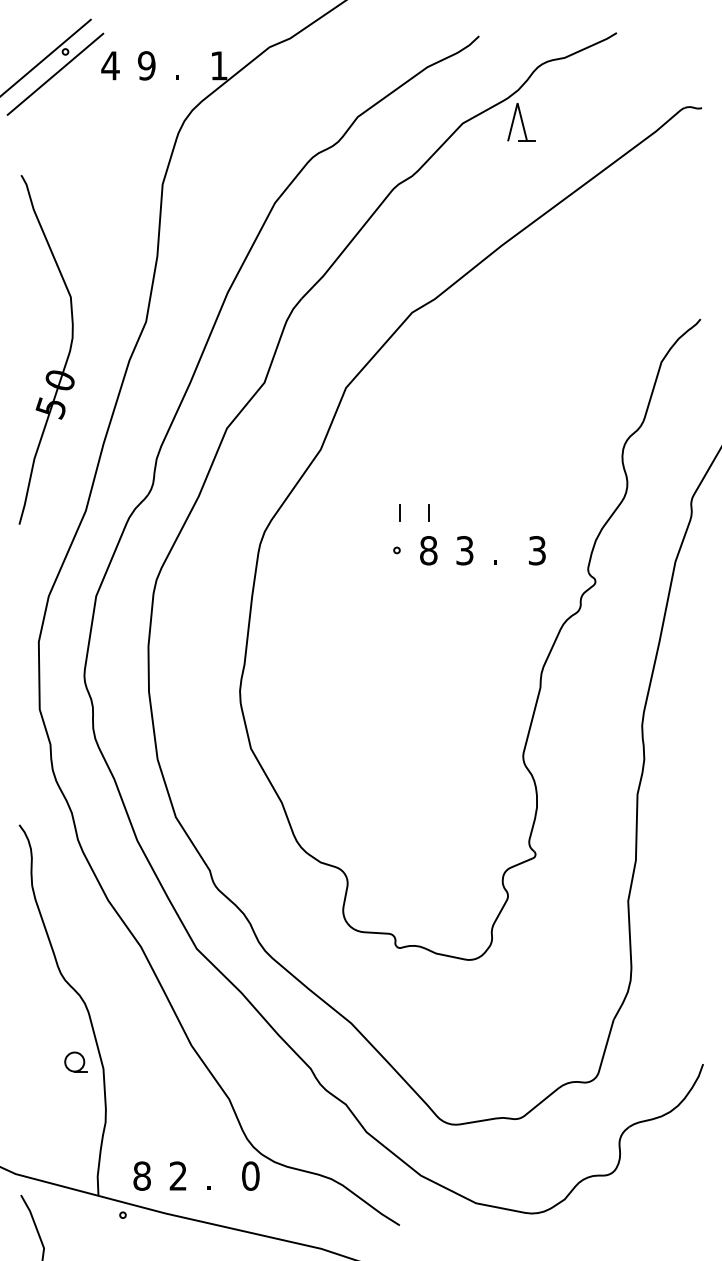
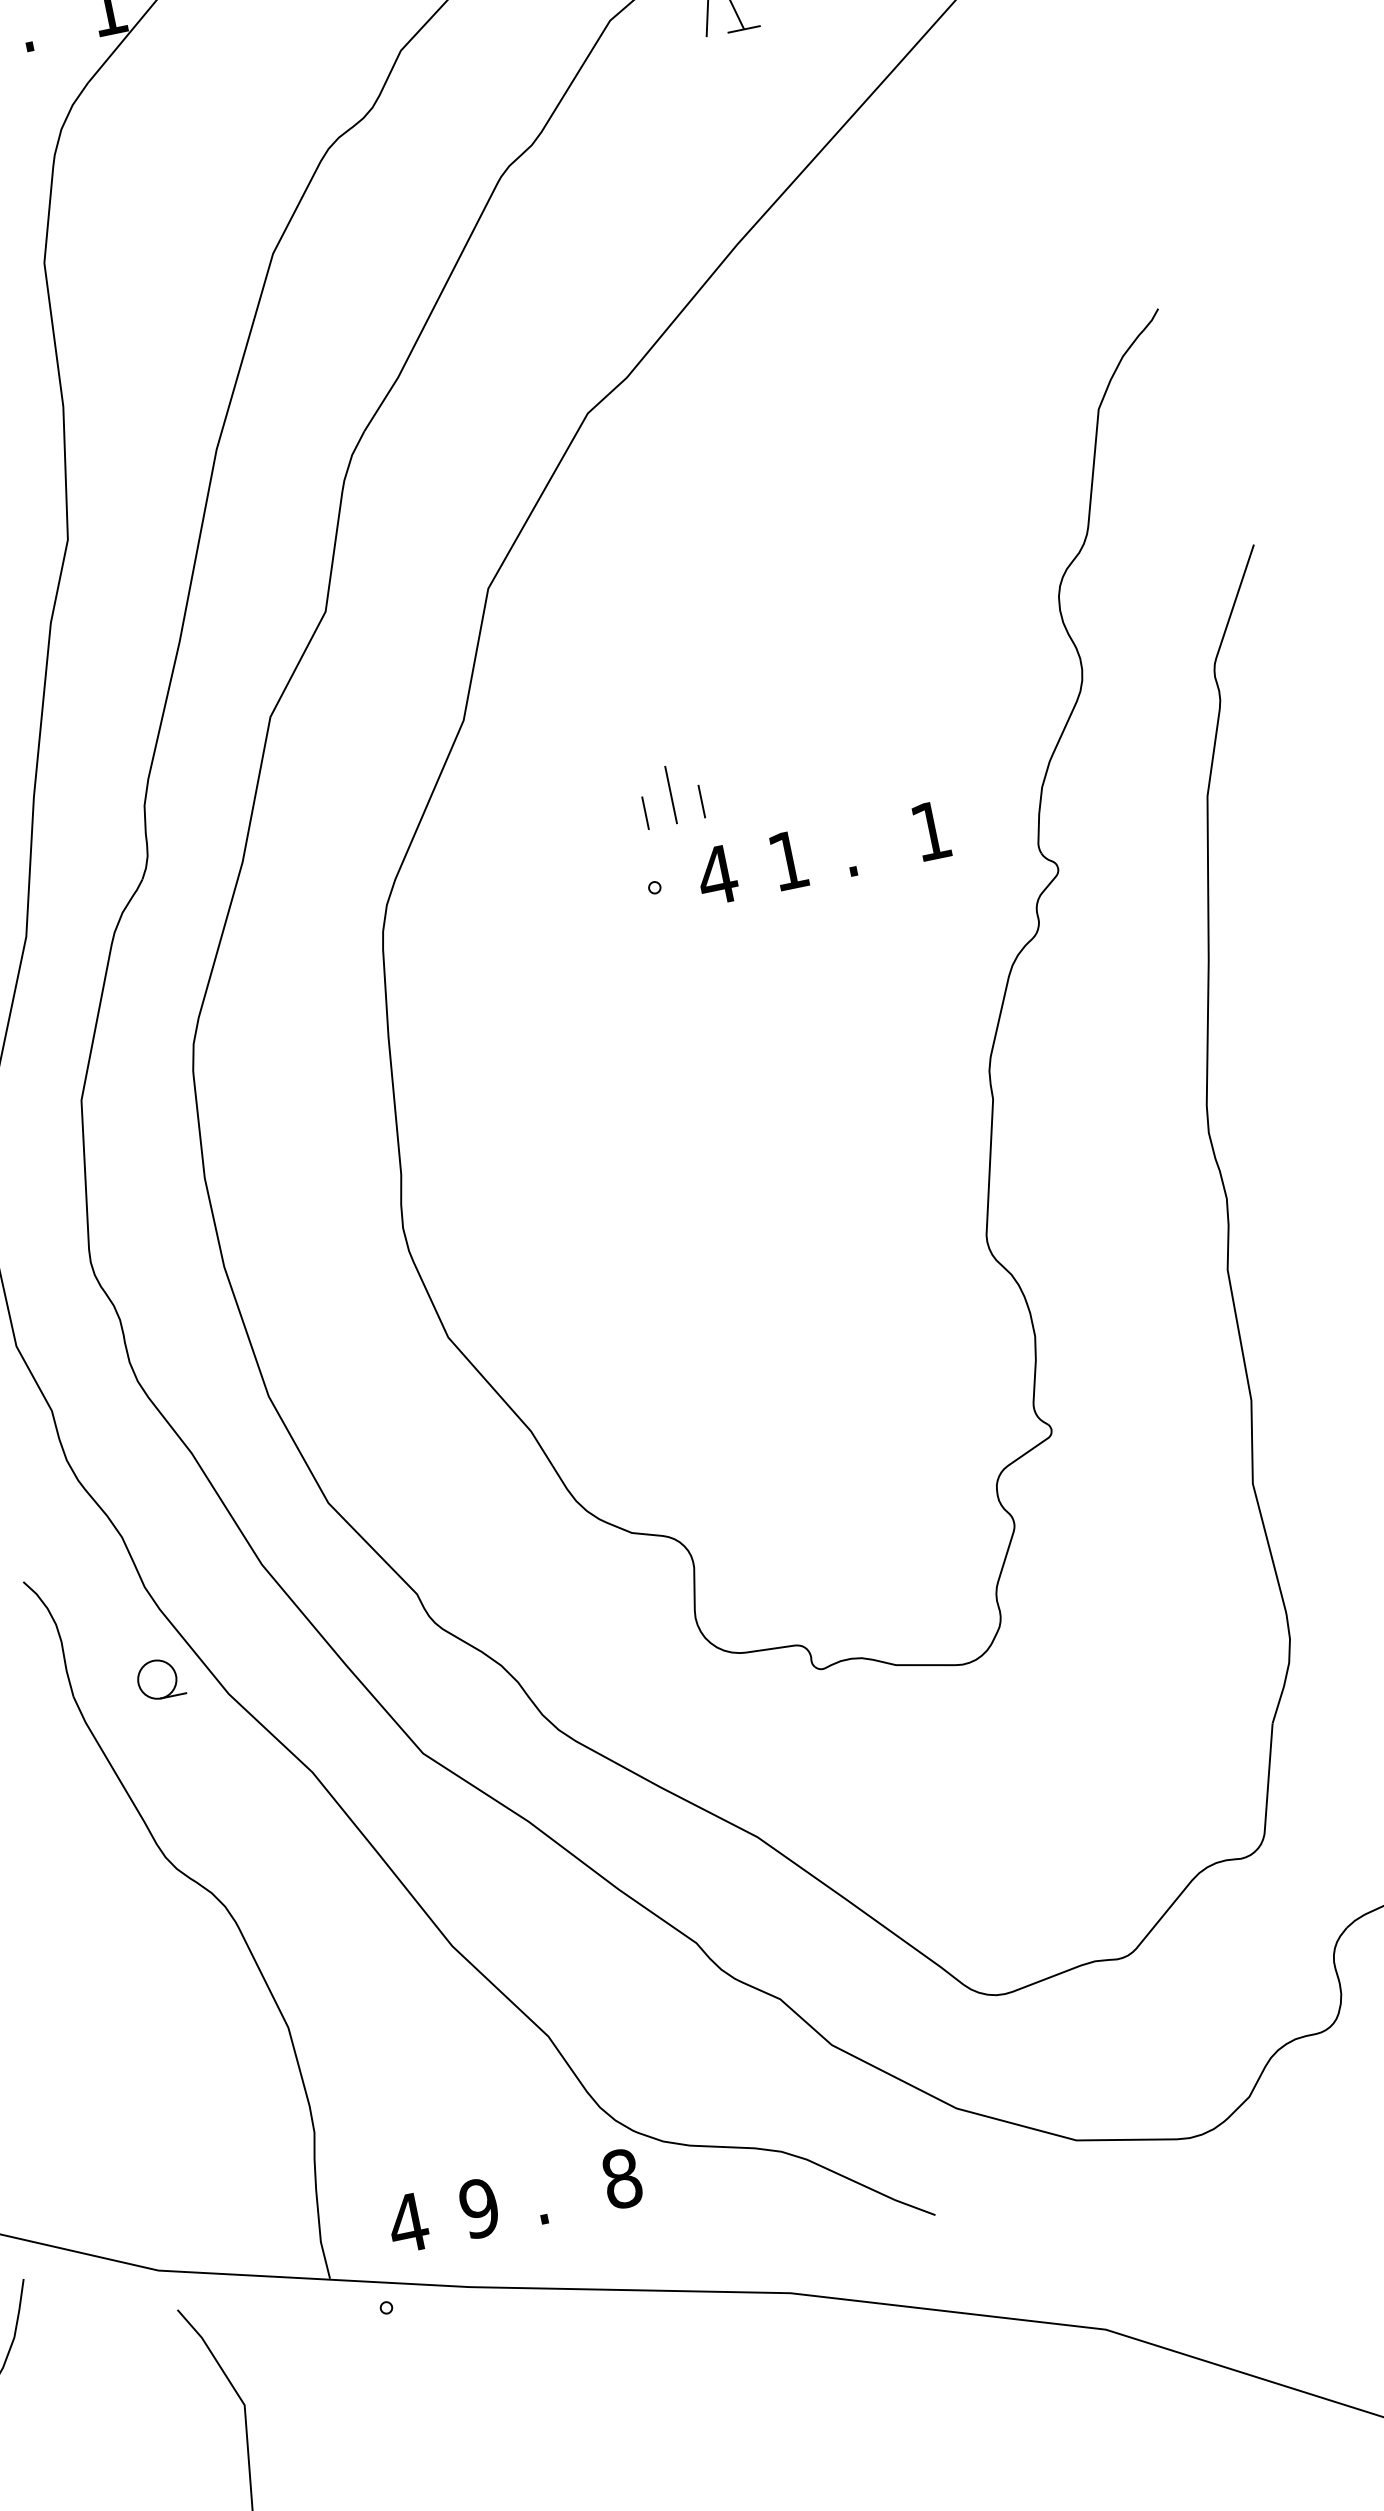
line: (414, 506) -> (671, 794), added
text: (428, 550) -> (716, 875), 8 -> 4
text: (464, 550) -> (787, 860), 3 -> 1
text: (537, 550) -> (931, 830), 3 -> 1
part: (75, 1061) -> (158, 1678), moved
text: (141, 1175) -> (406, 2222), 8 -> 4
text: (178, 1175) -> (479, 2207), 2 -> 9
text: (250, 1176) -> (621, 2179), 0 -> 8

